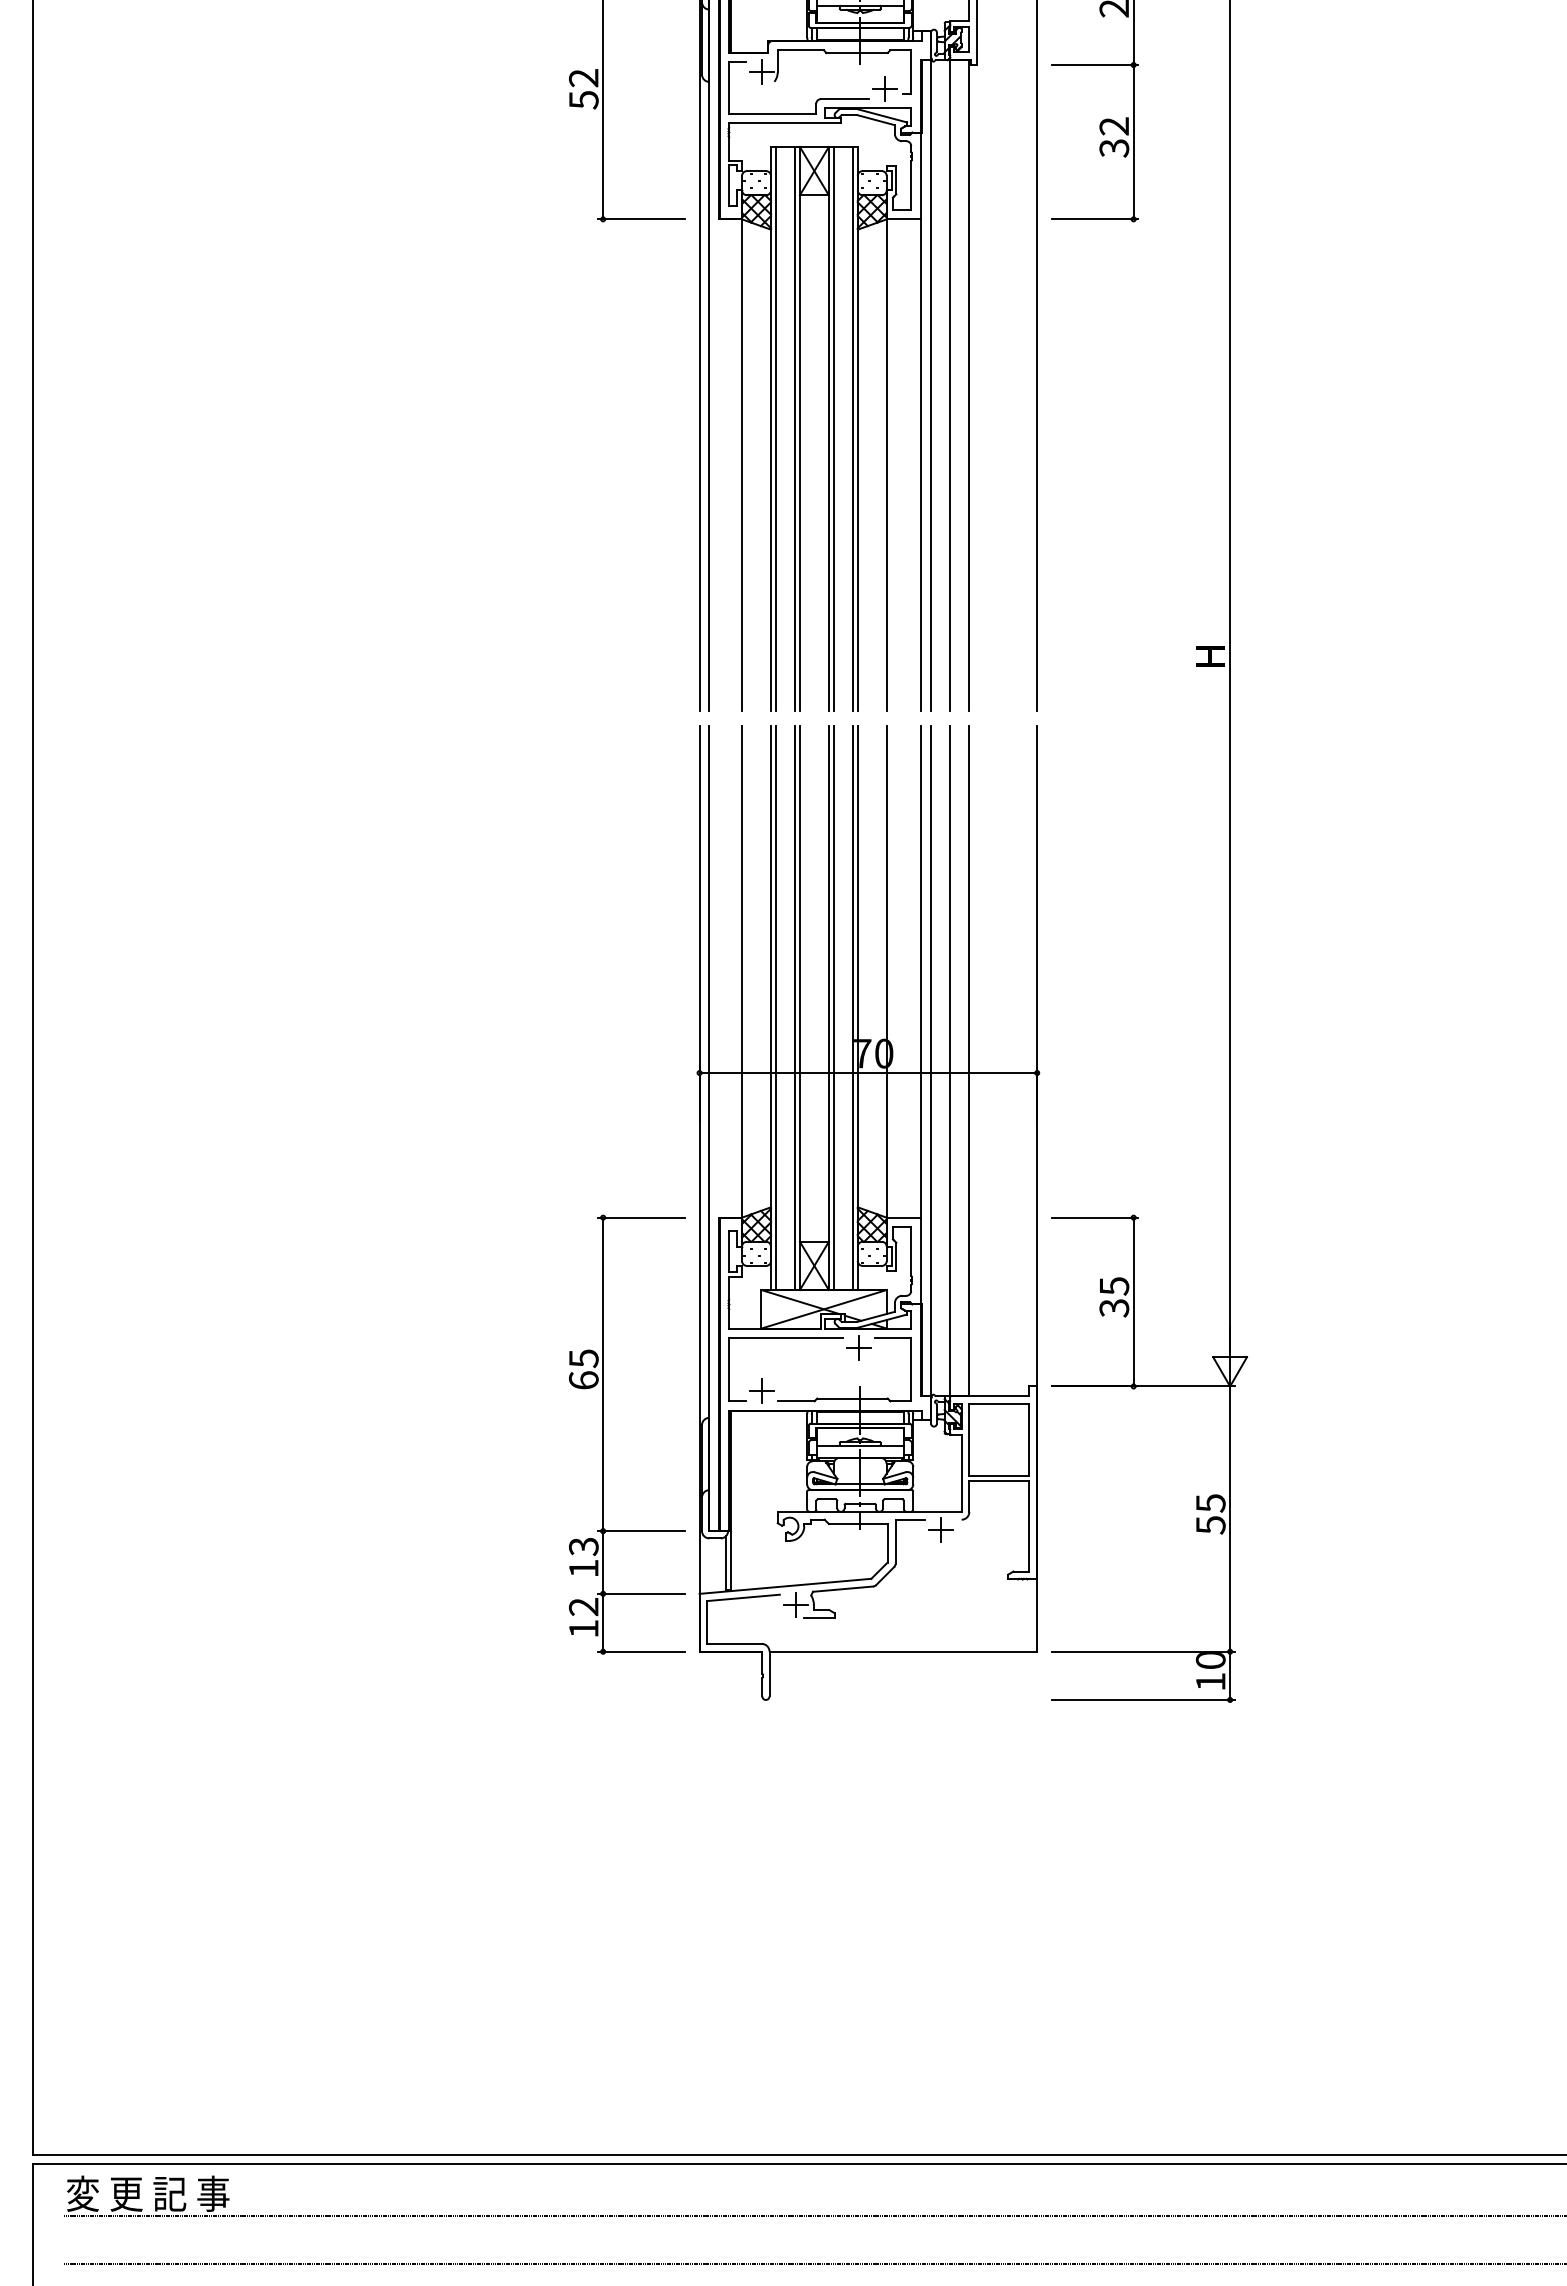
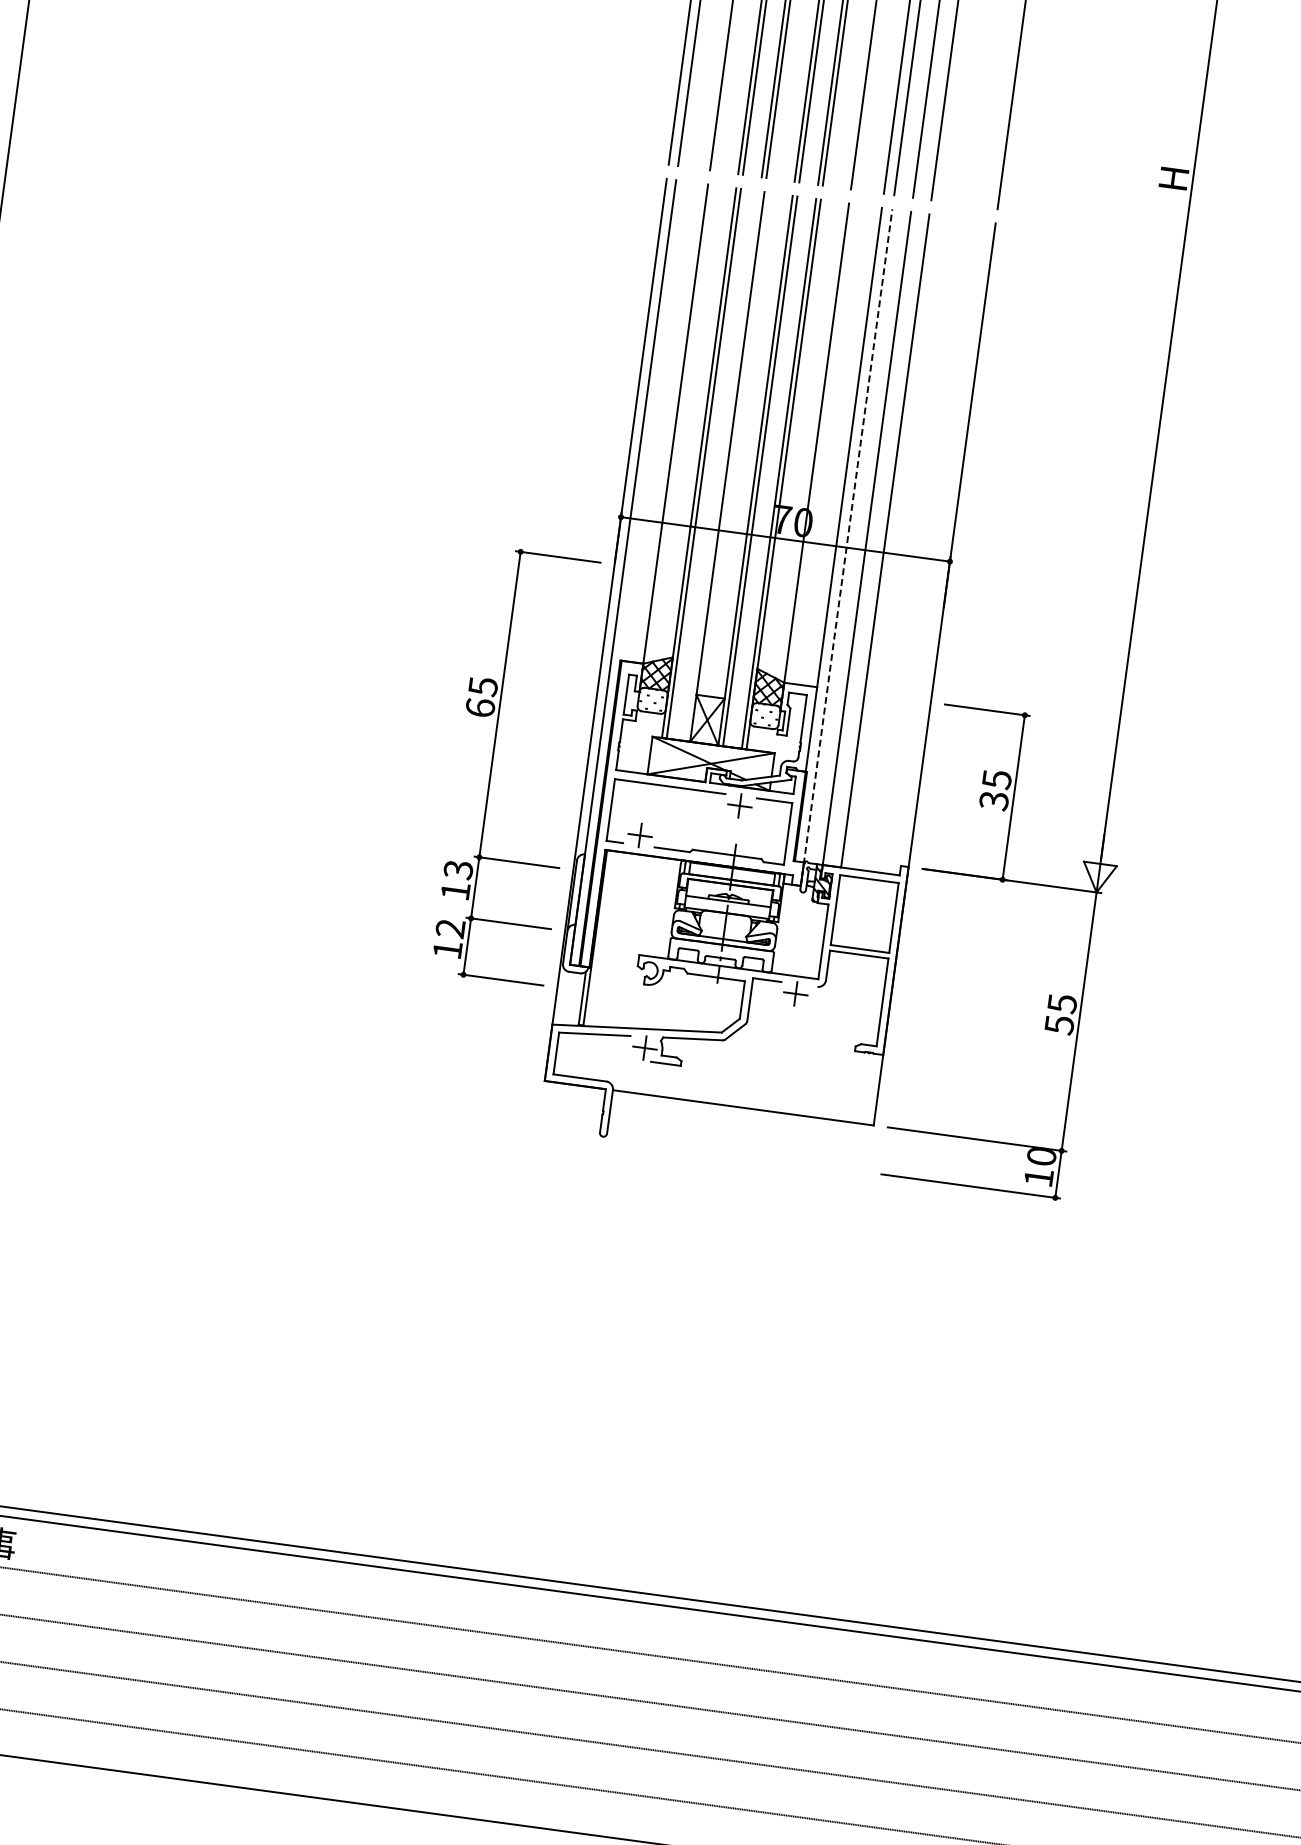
line: (795, 1007) -> (723, 465), removed
line: (931, 1072) -> (847, 547), solid -> dashed
part: (603, 1434) -> (492, 763), moved

